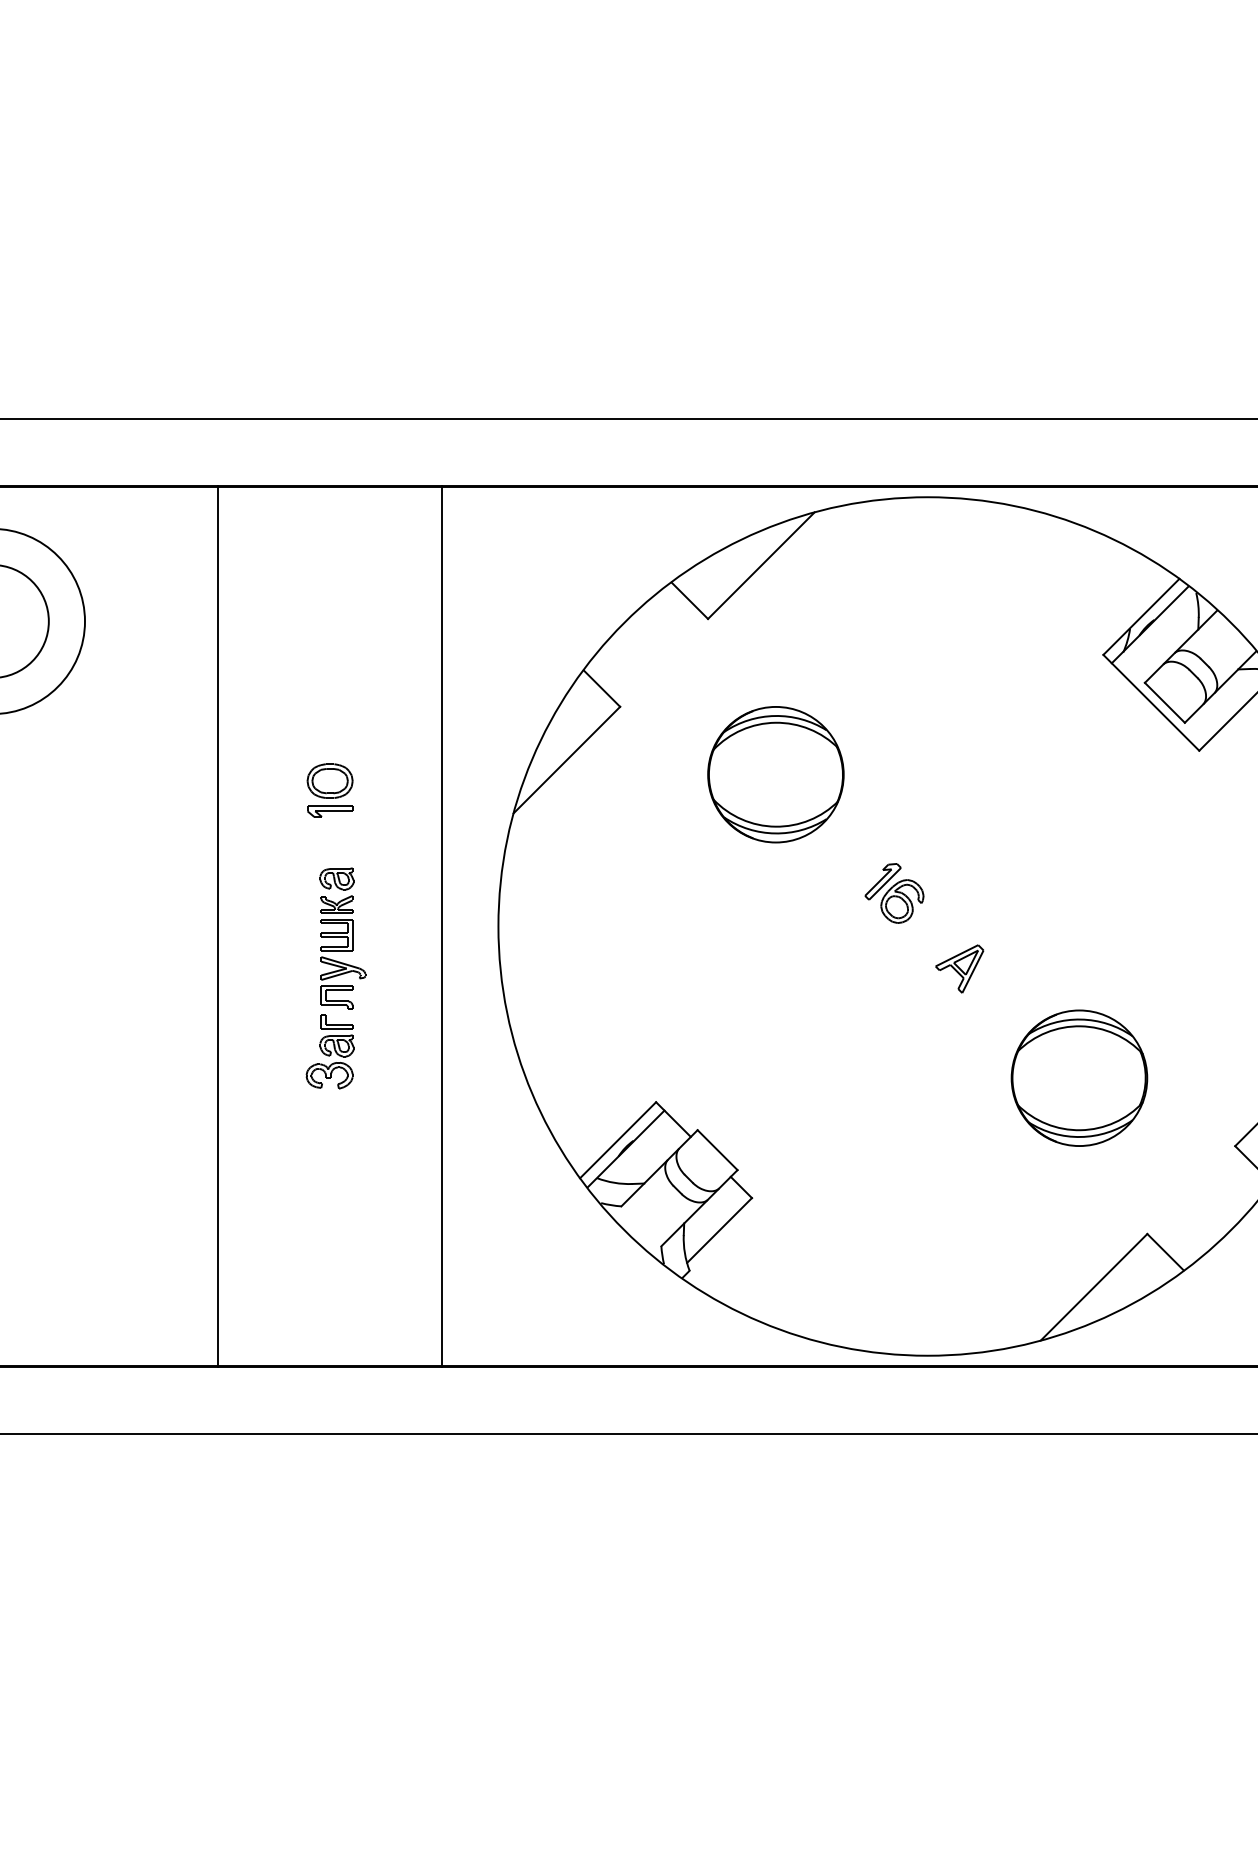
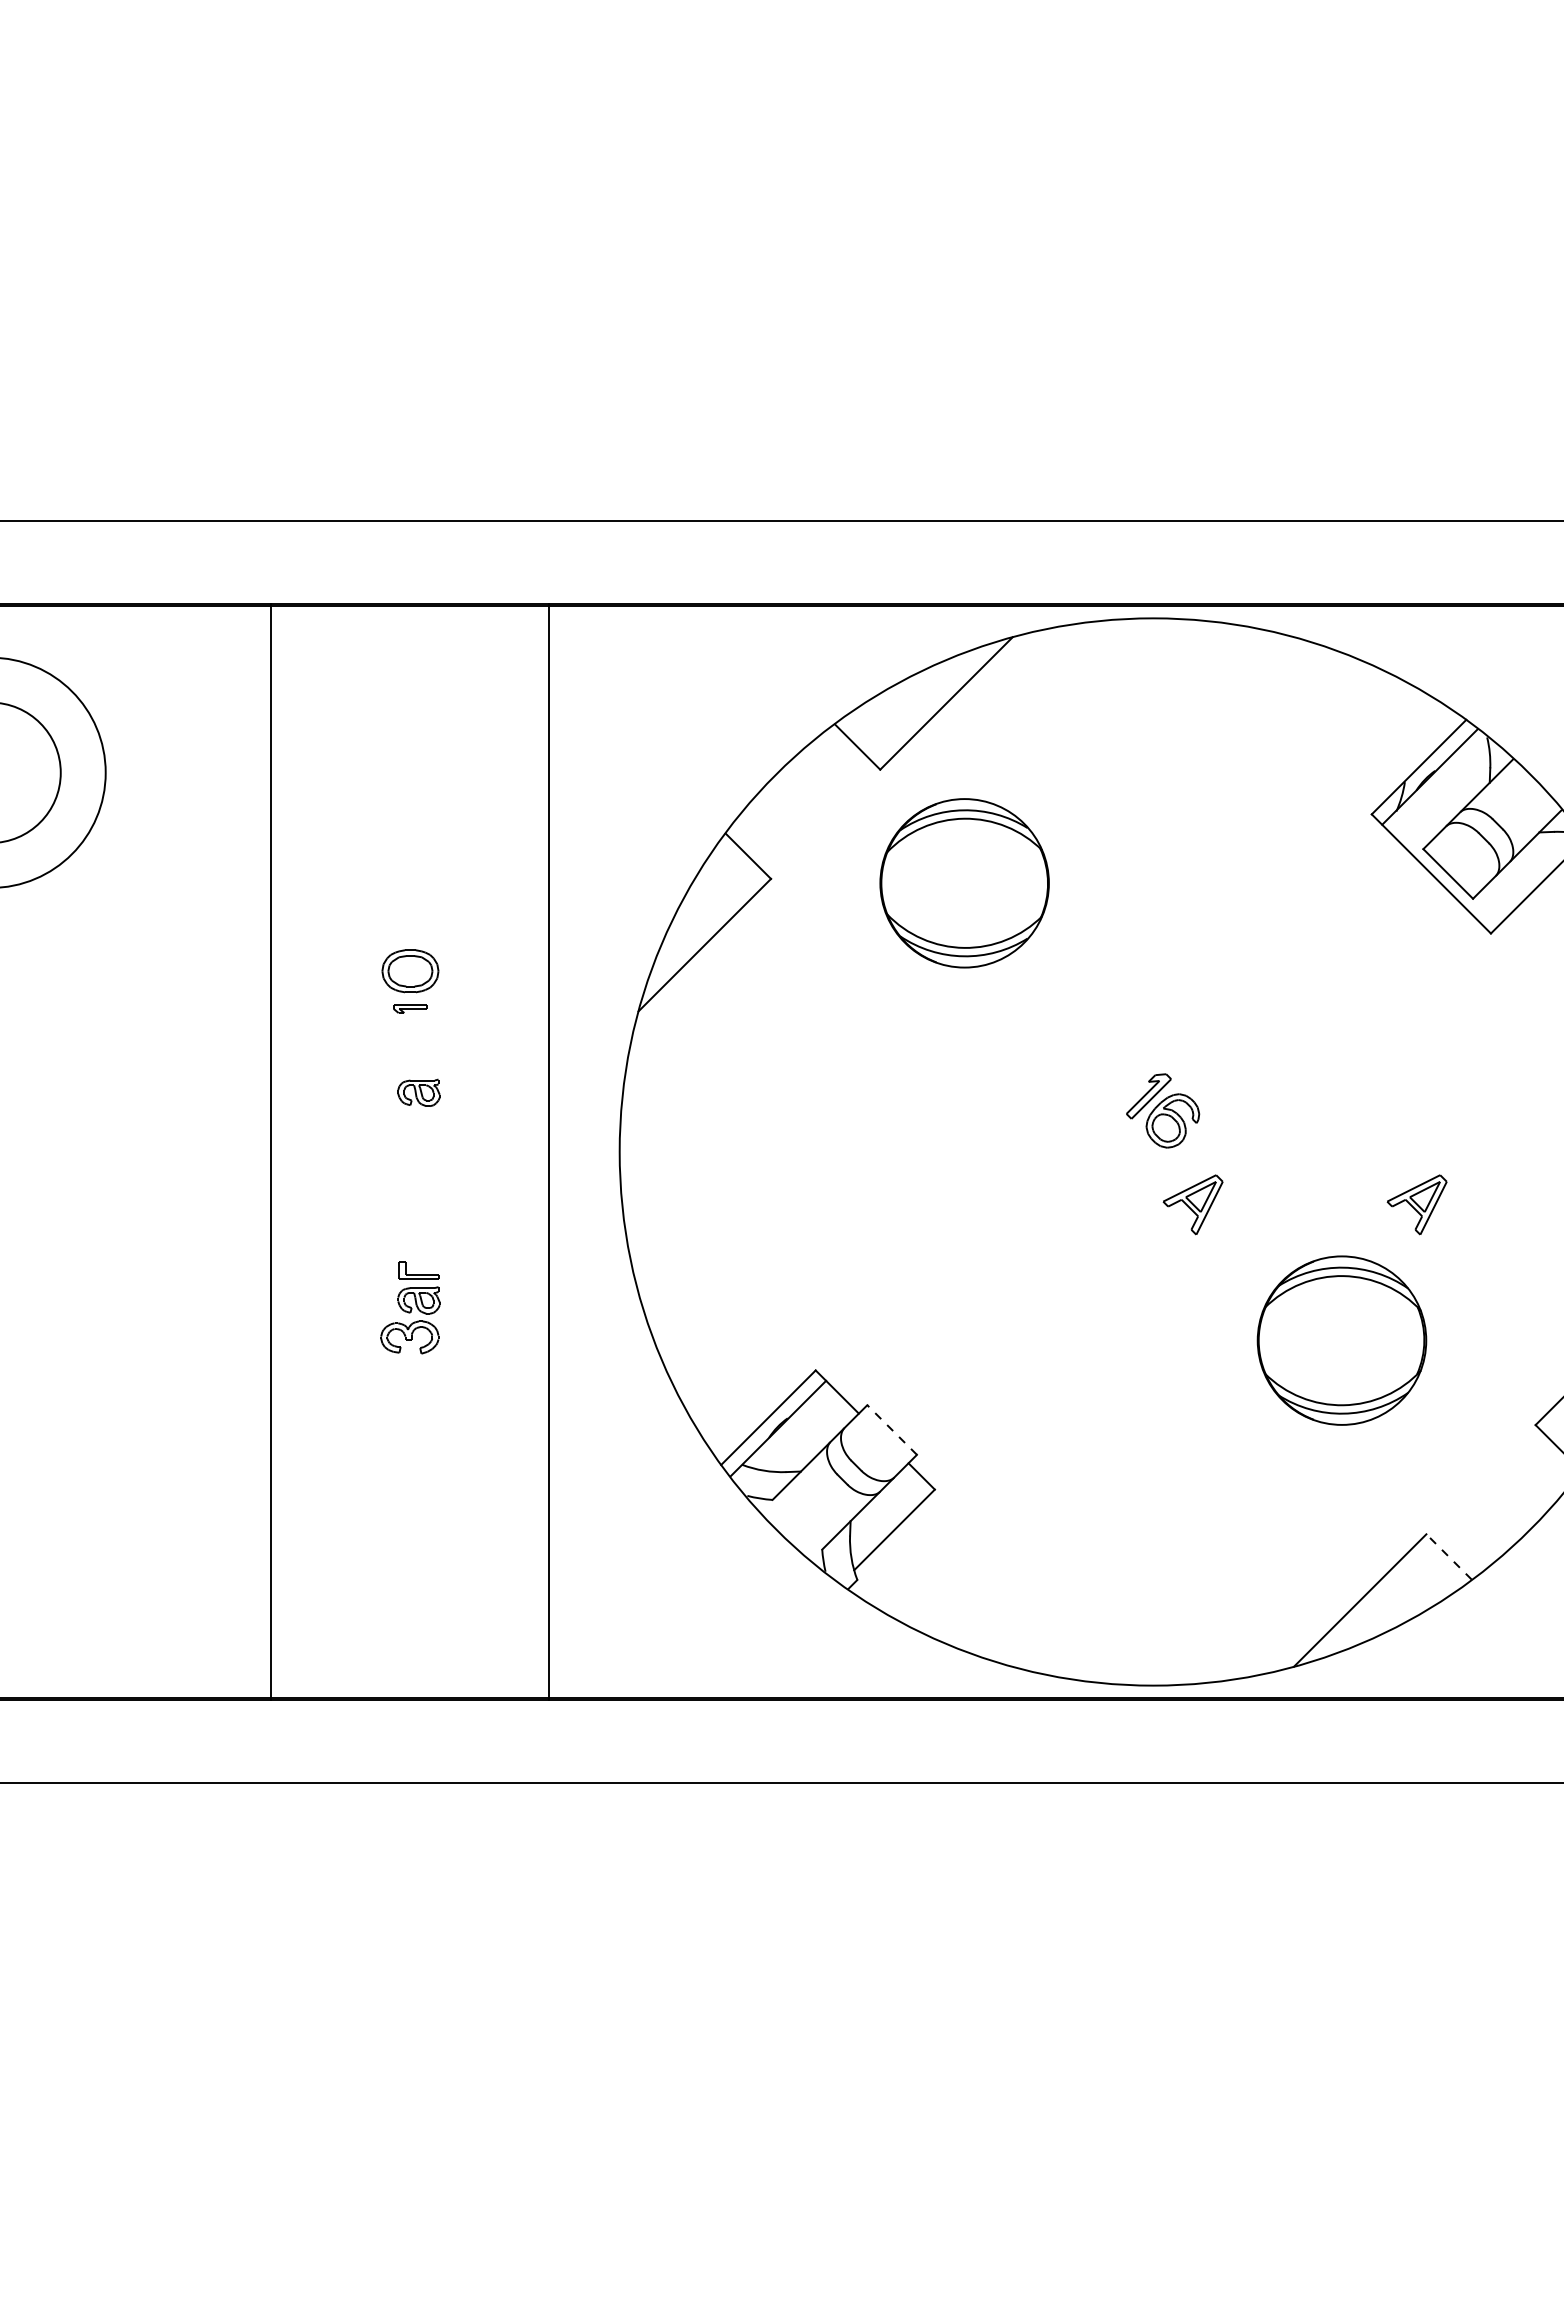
part: (775, 774) -> (964, 883), moved
part: (330, 811) -> (410, 1008), size x0.6
part: (894, 893) -> (1163, 1110), moved
part: (343, 952) -> (426, 1184), removed
part: (1139, 968) -> (1416, 1204), added
line: (717, 1149) -> (891, 1429), solid -> dashed
line: (1165, 1251) -> (1448, 1556), solid -> dashed

